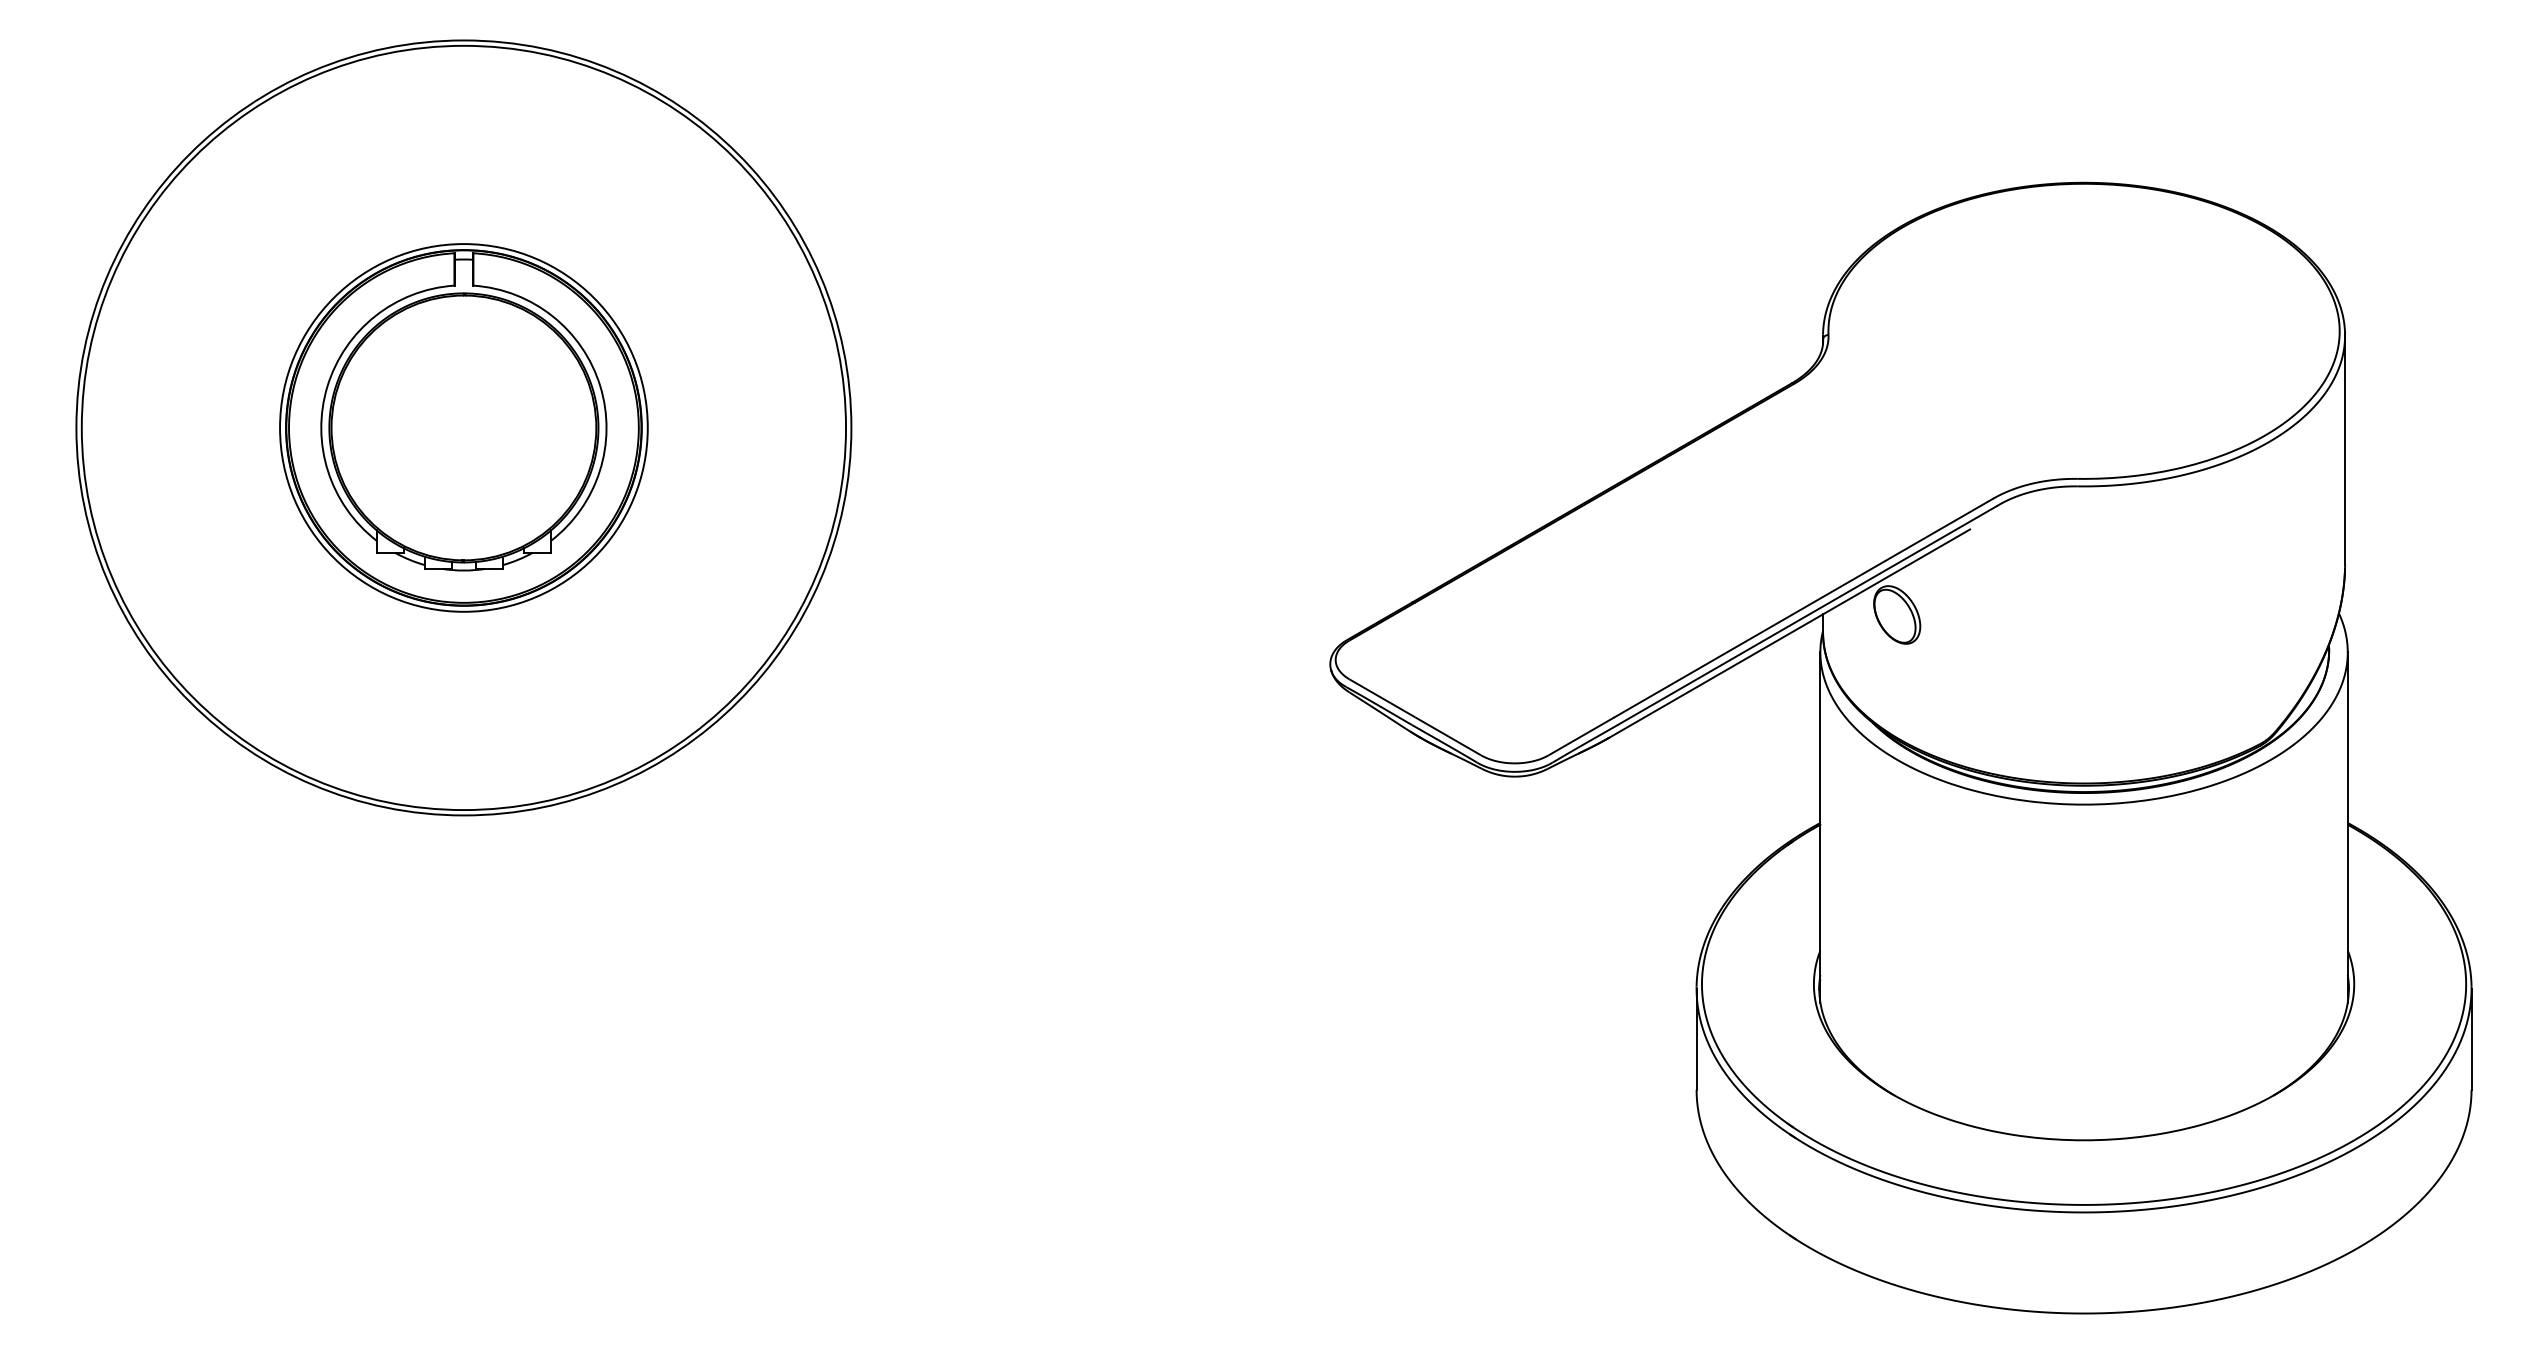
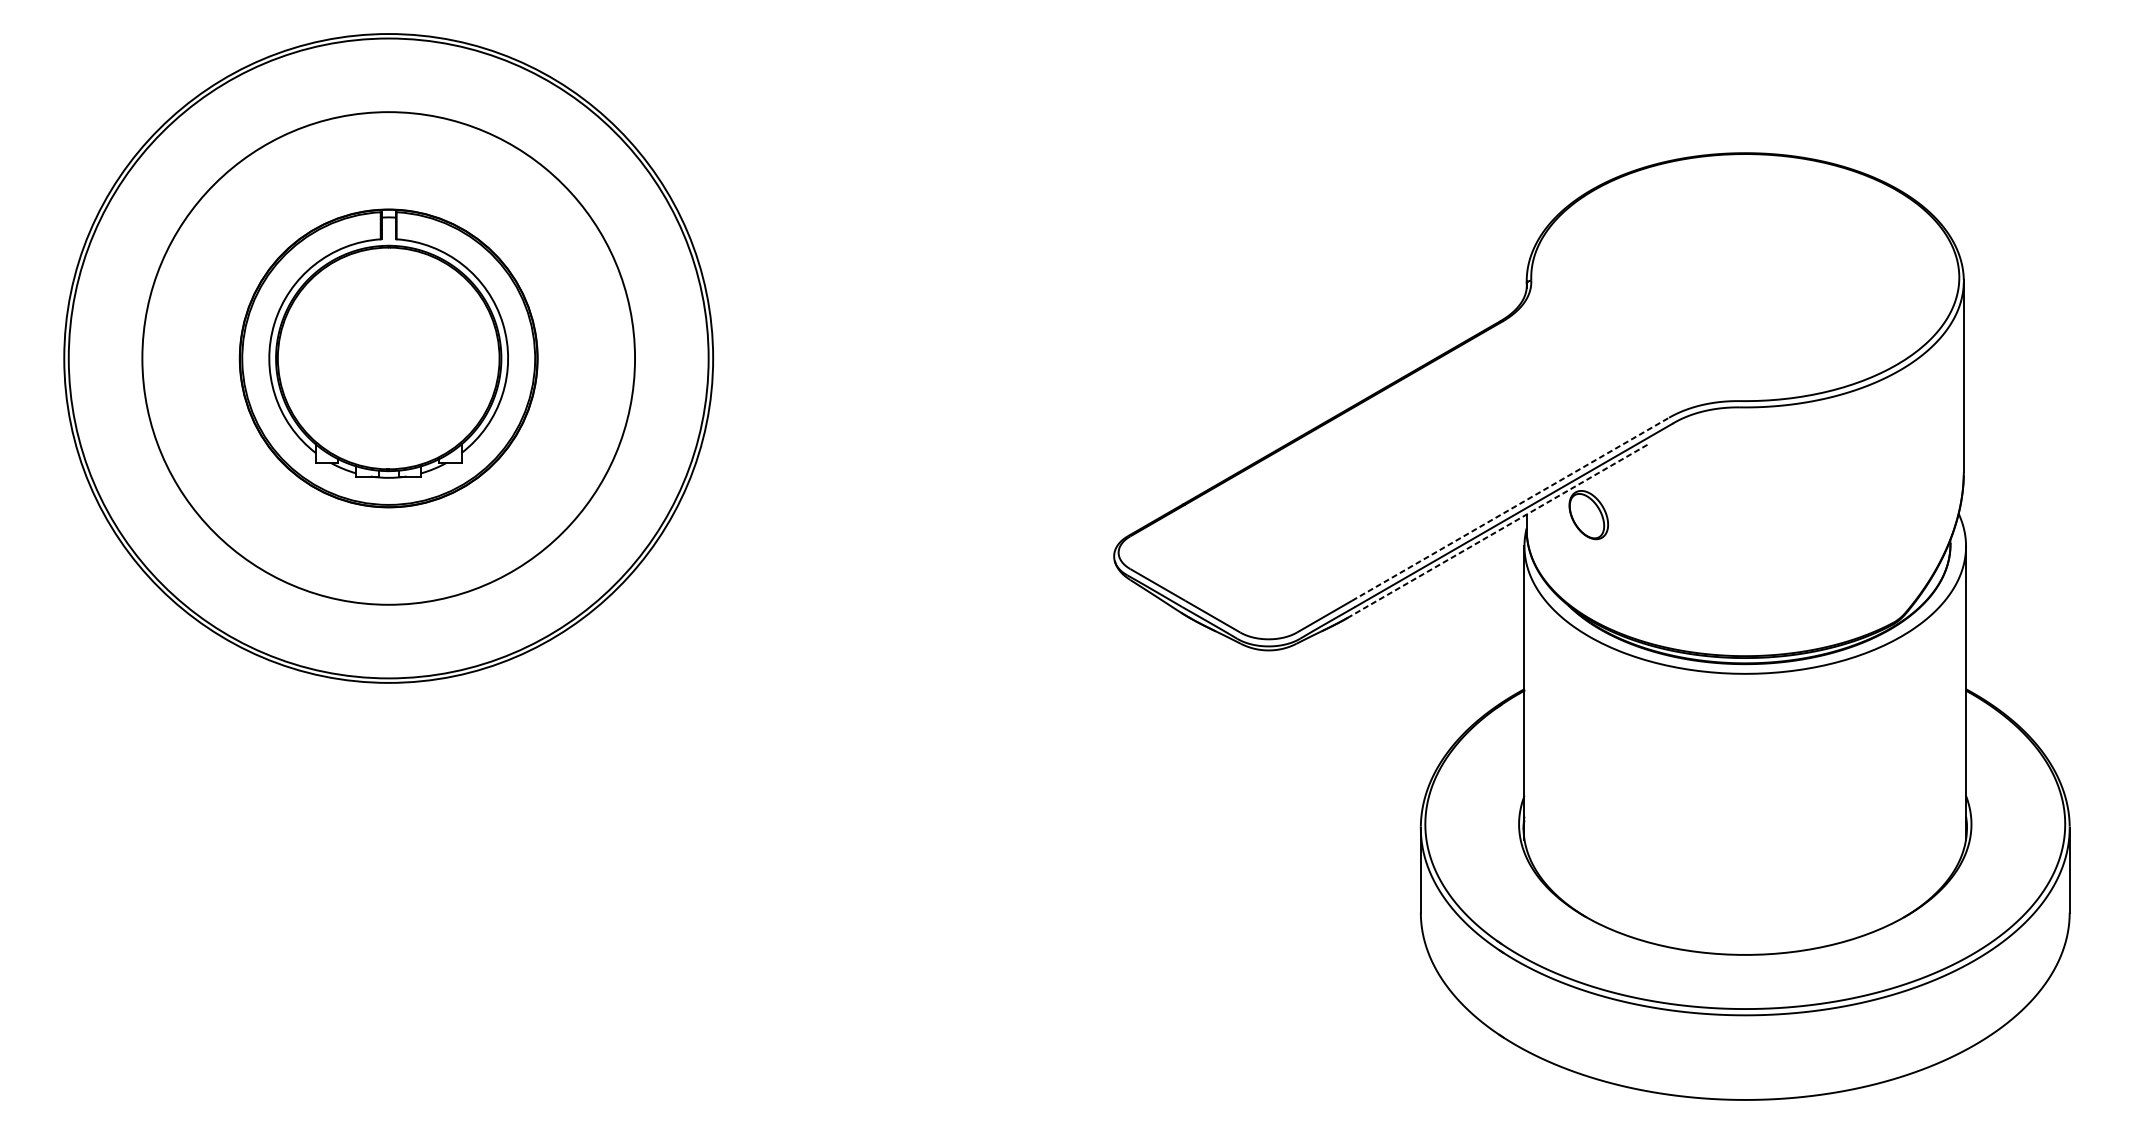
circle: (463, 427) -> (388, 358), size x1.6
line: (1803, 608) -> (1510, 509), solid -> dashed
line: (1789, 633) -> (1498, 530), solid -> dashed

